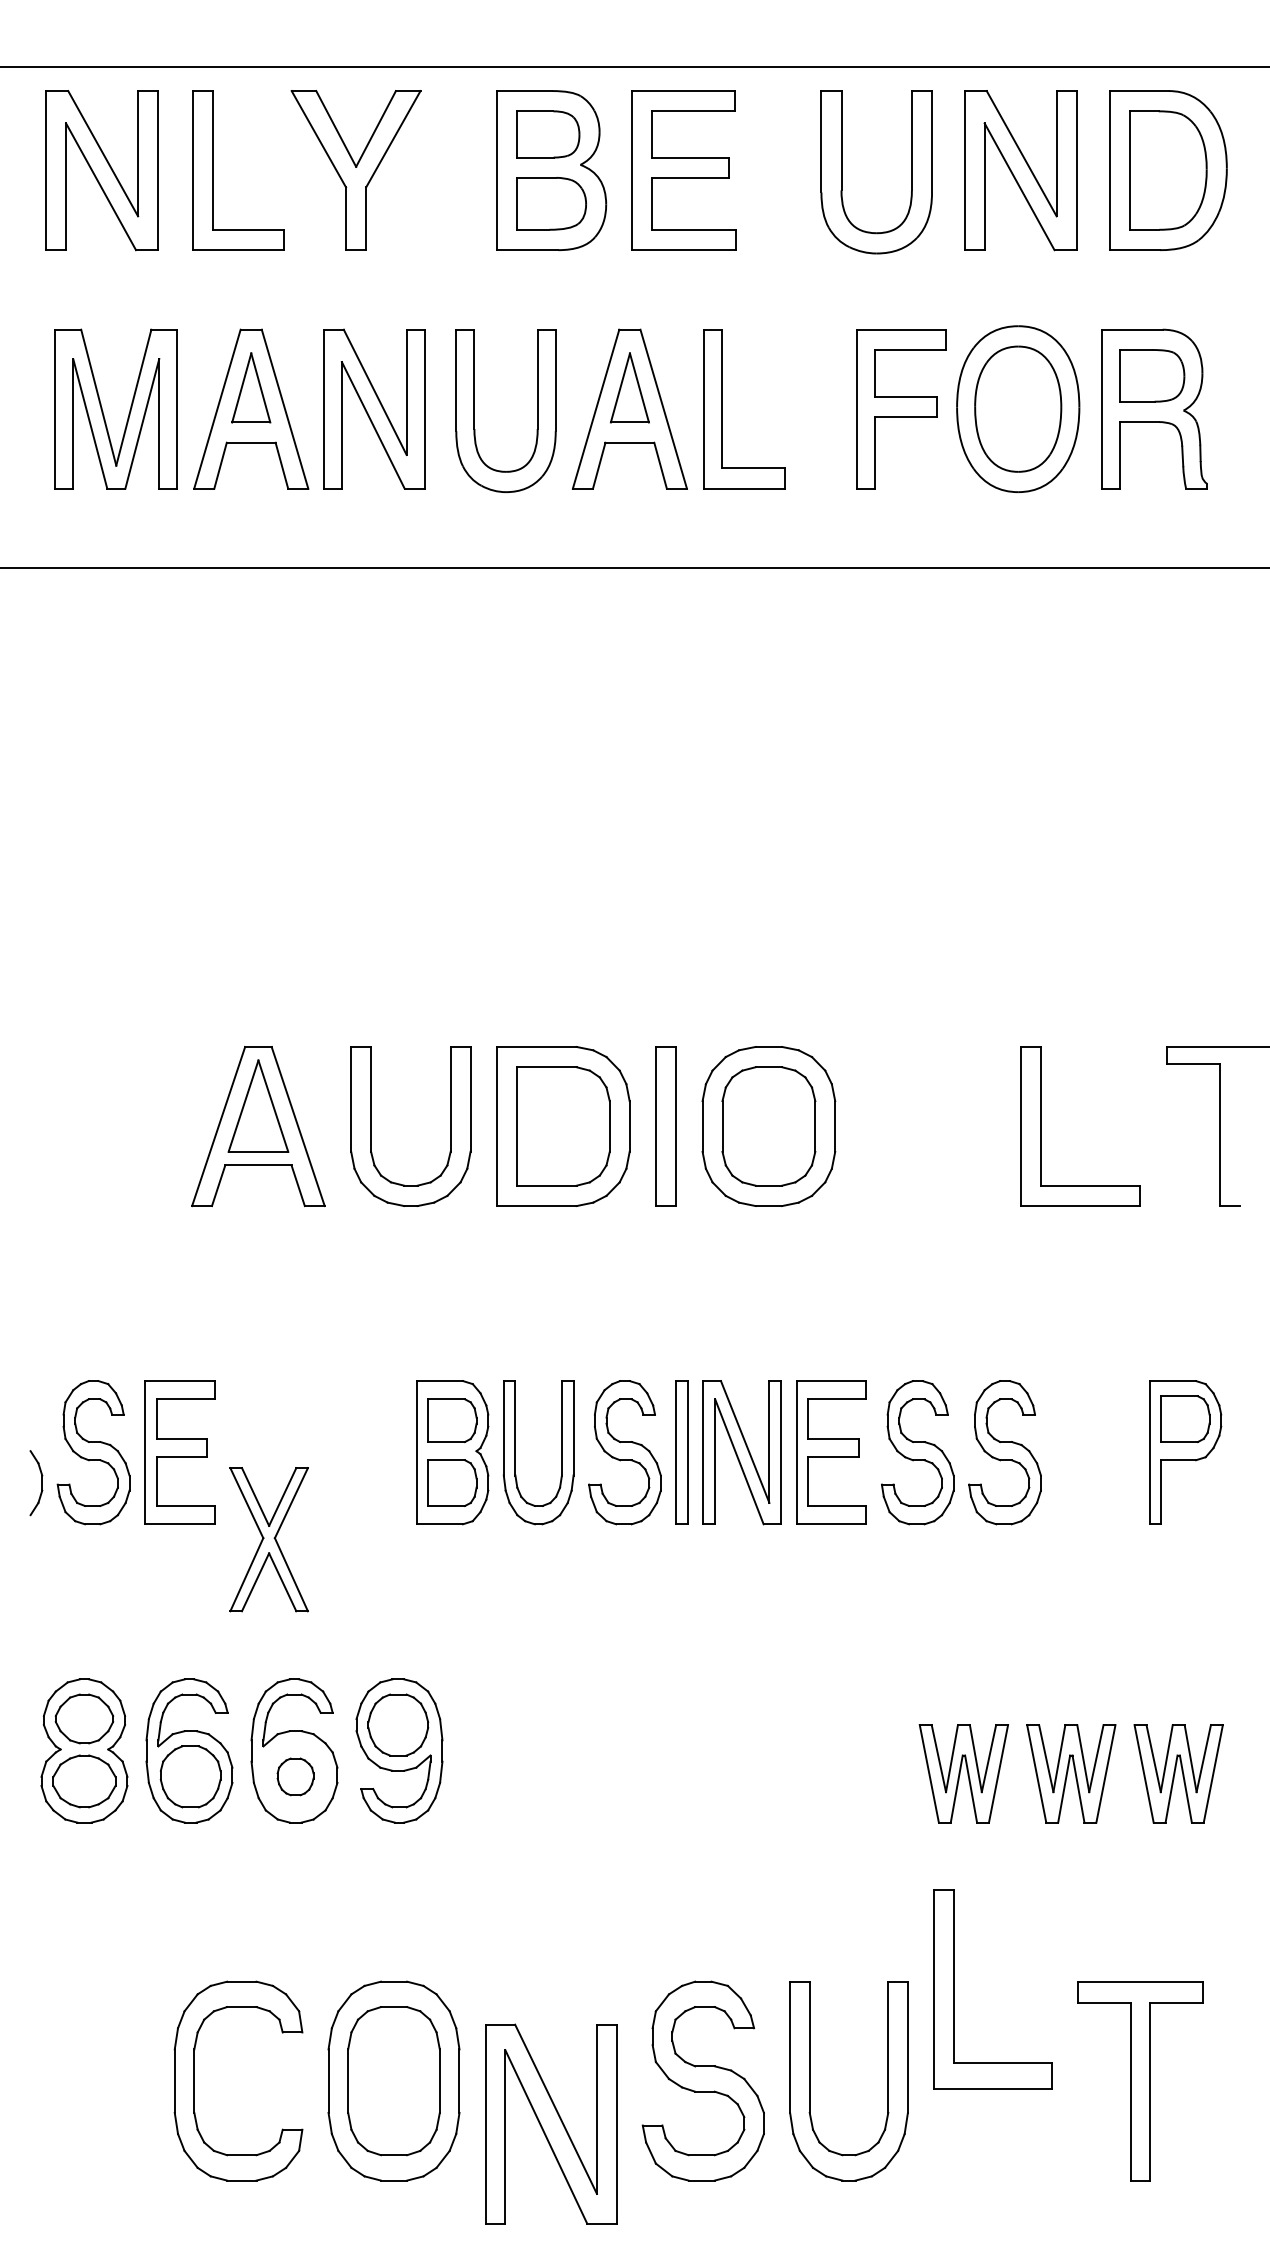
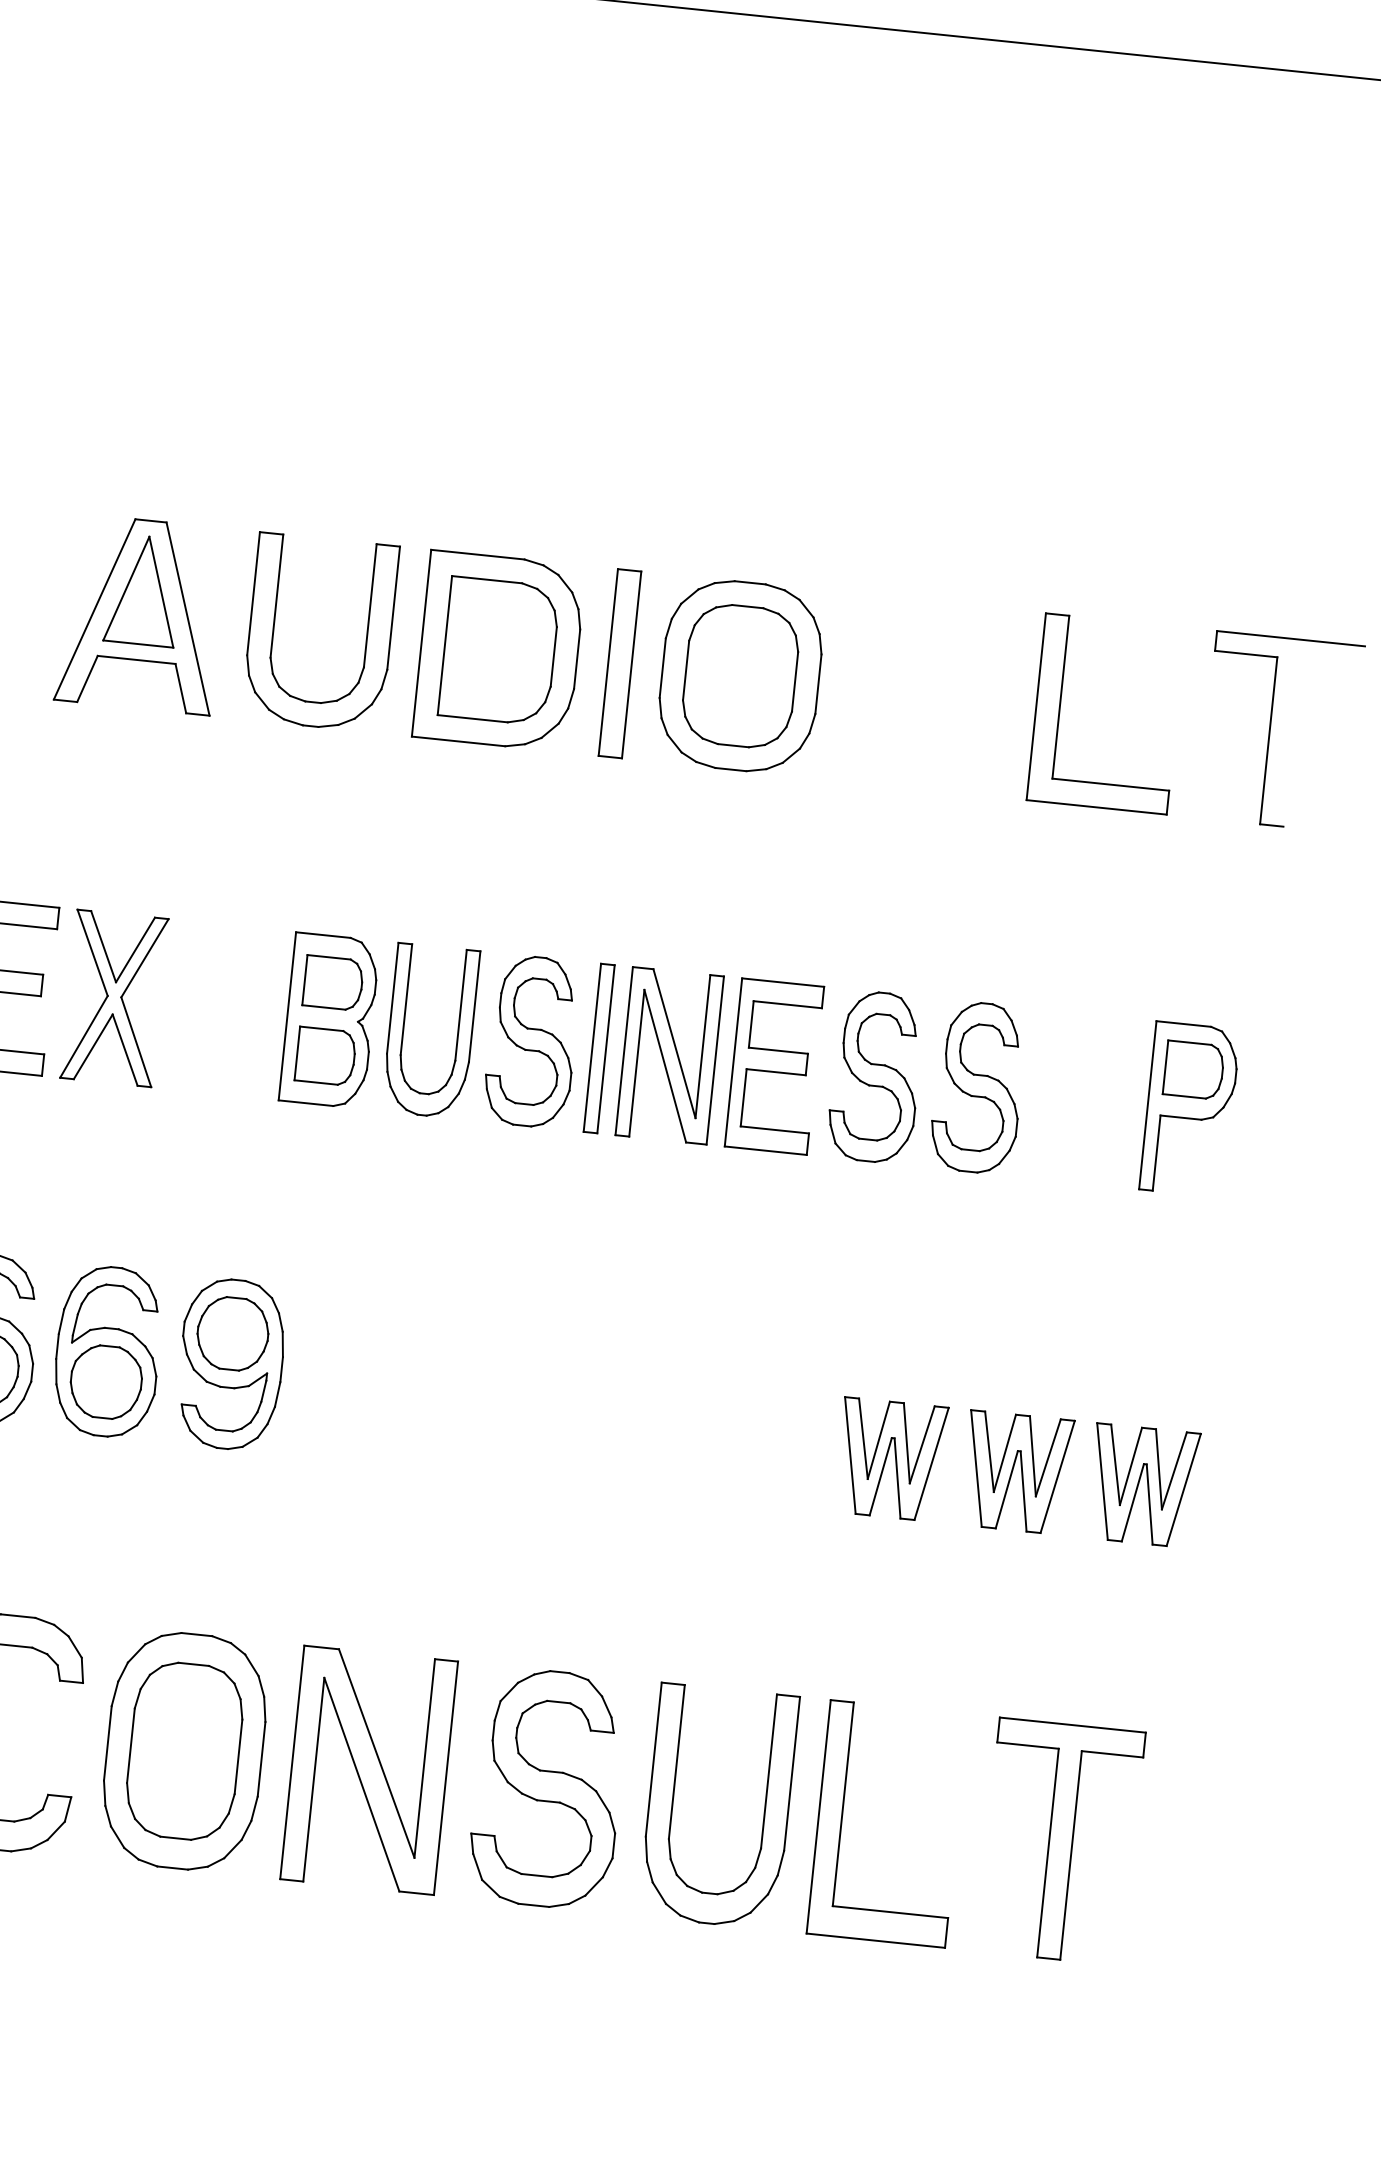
part: (268, 1539) -> (113, 998), moved
part: (295, 1776) -> (106, 1381), size x1.67
part: (954, 1989) -> (842, 1819), moved
part: (551, 2123) -> (369, 1769), moved

